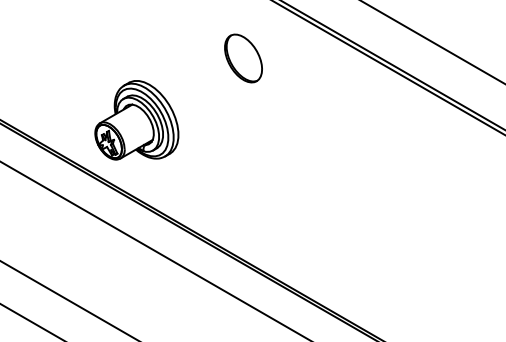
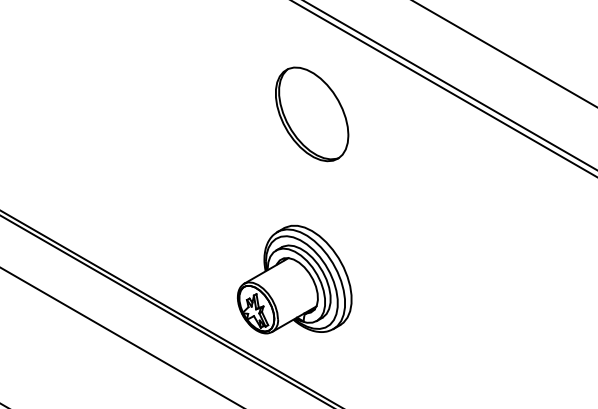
part: (243, 58) -> (311, 114), size x1.43
part: (136, 120) -> (294, 279), moved

